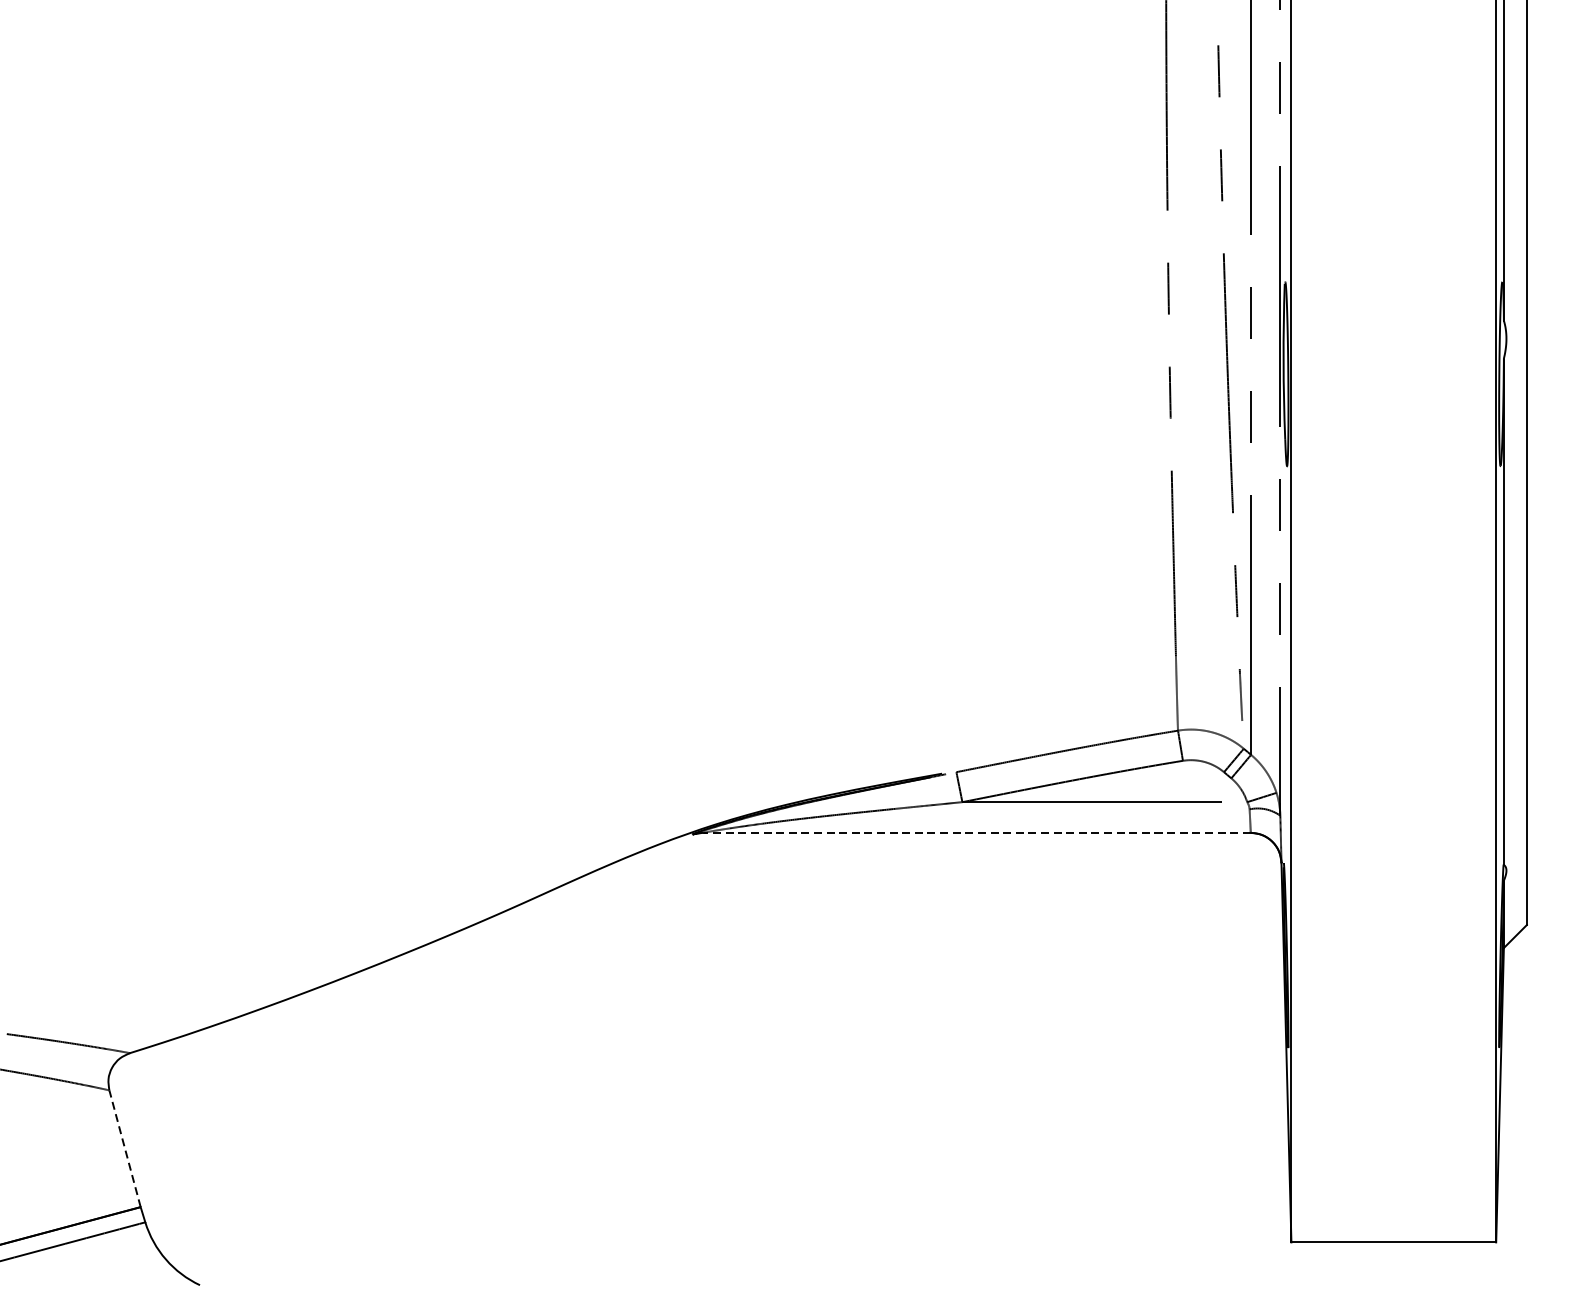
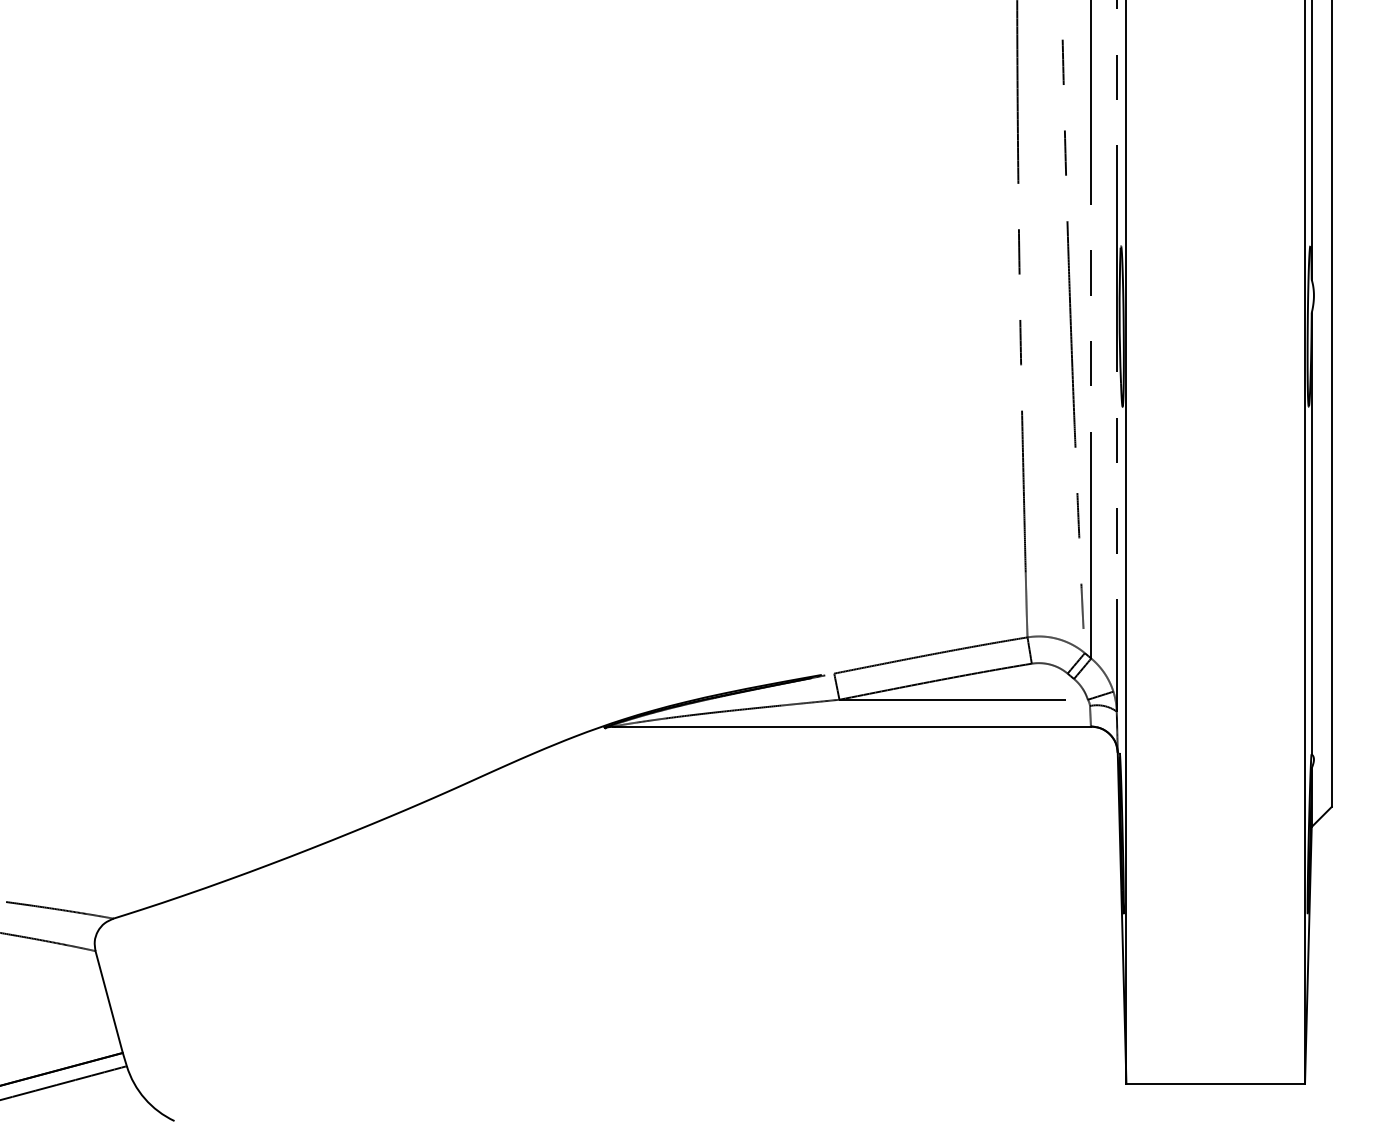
line: (976, 832) -> (851, 726), dashed -> solid
line: (125, 1149) -> (109, 1002), dashed -> solid

